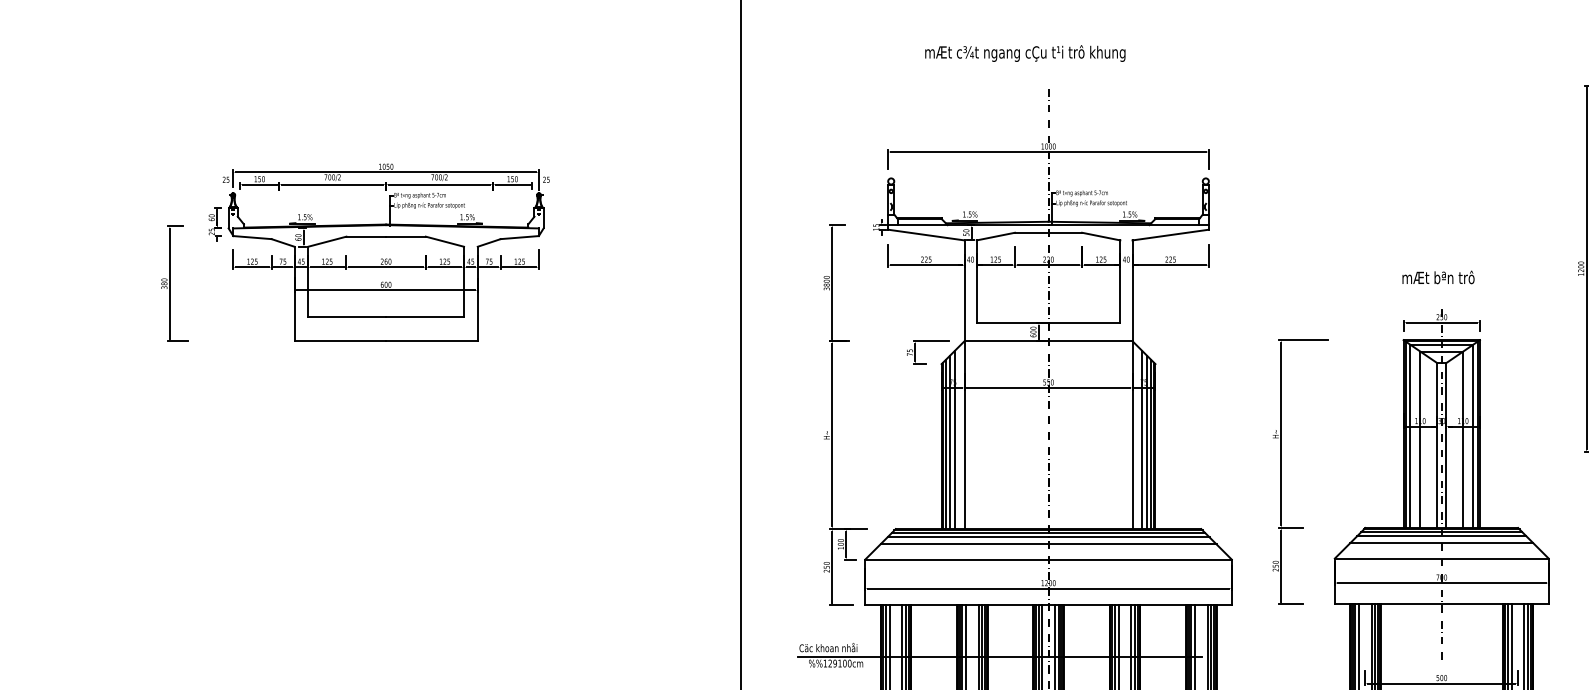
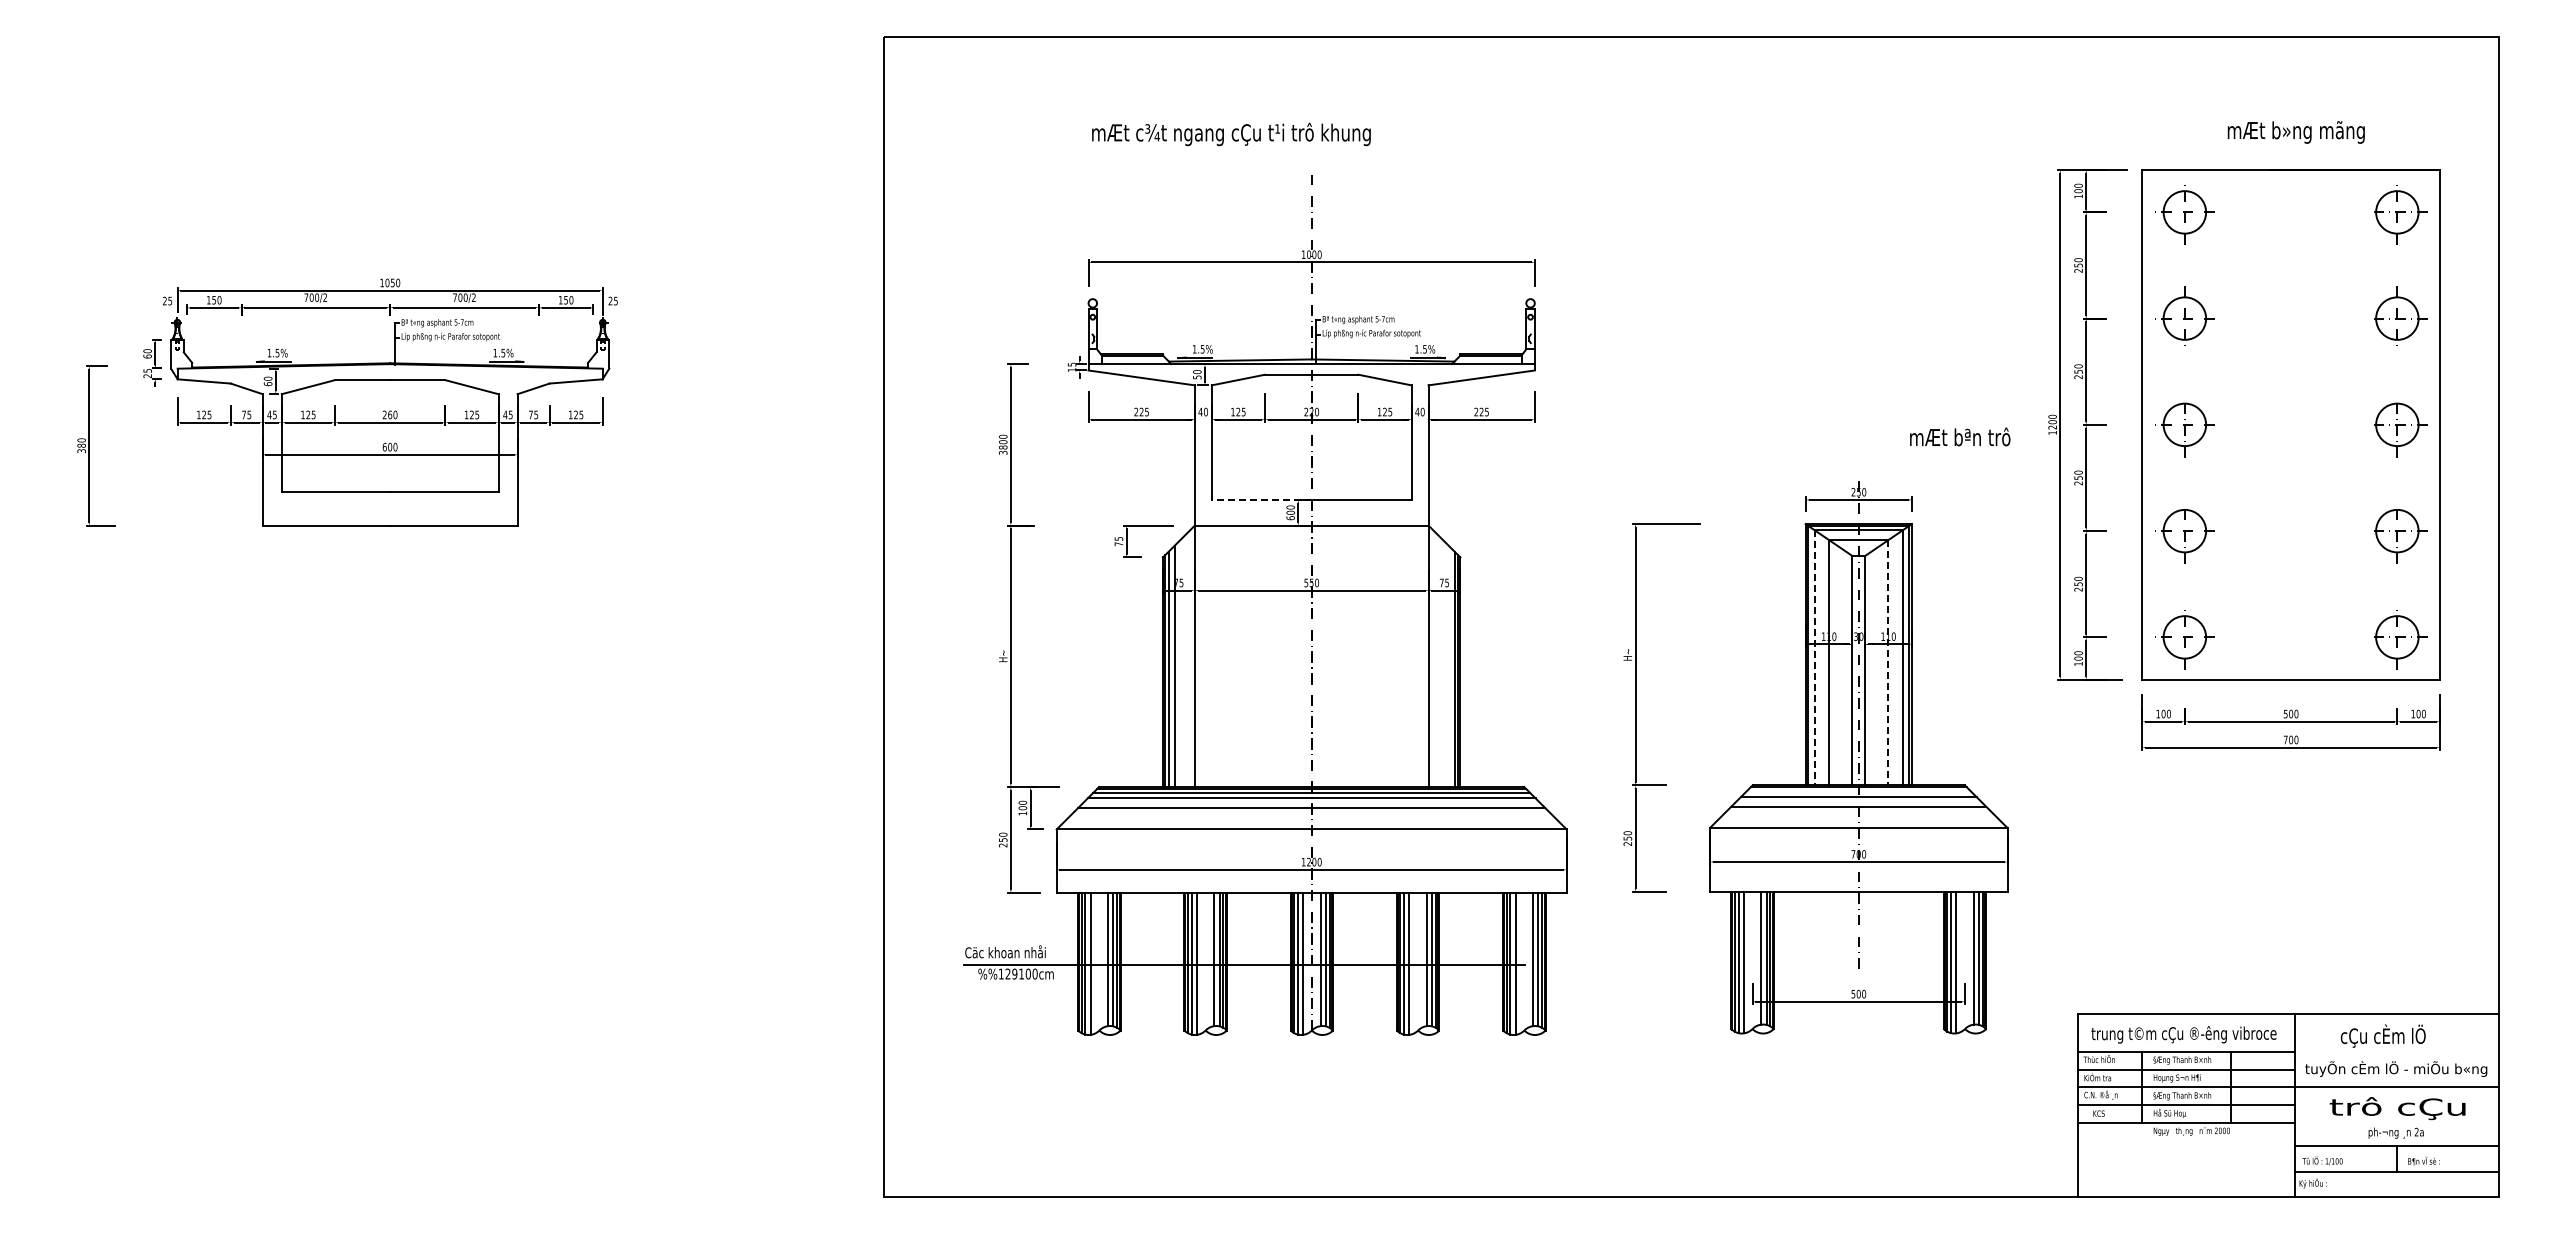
text: (1025, 53) -> (1231, 134), moved
text: (1438, 277) -> (1960, 436), moved
line: (1012, 323) -> (1261, 500), solid -> dashed
line: (1409, 436) -> (1814, 657), solid -> dashed
line: (954, 439) -> (1181, 662), removed
line: (1141, 439) -> (1441, 662), removed
line: (1463, 439) -> (1888, 662), solid -> dashed
line: (1146, 441) -> (1448, 665), removed
line: (1441, 532) -> (1858, 791), removed

